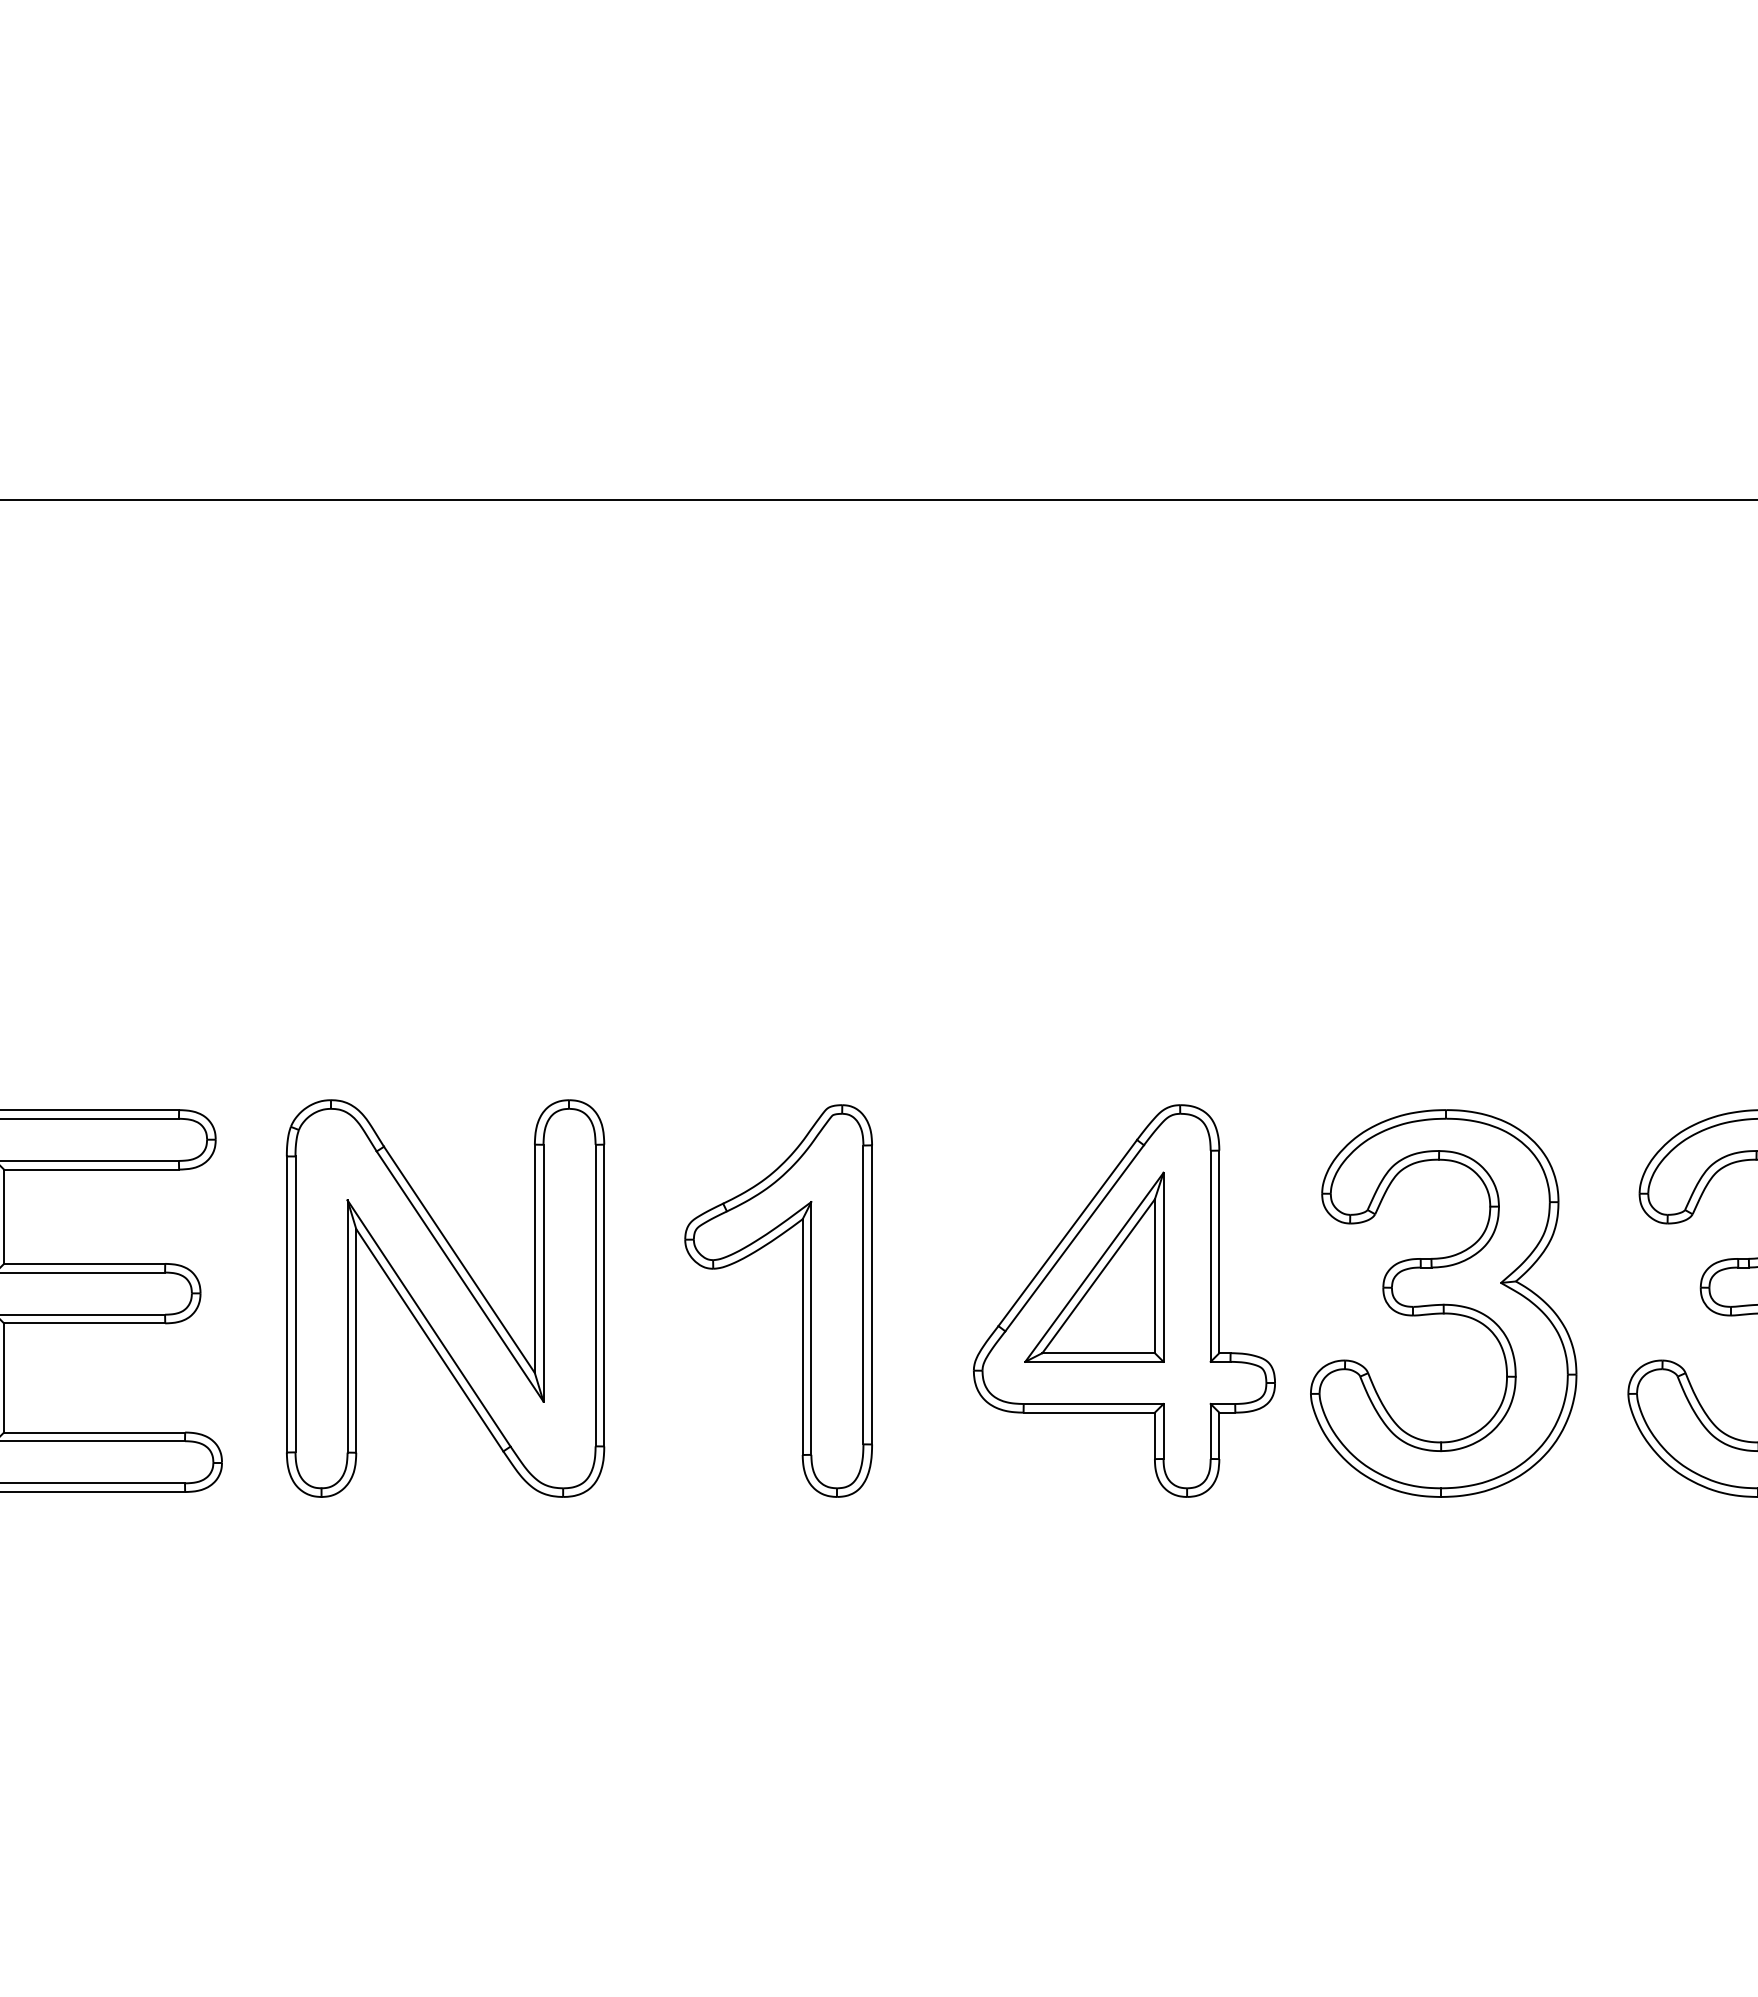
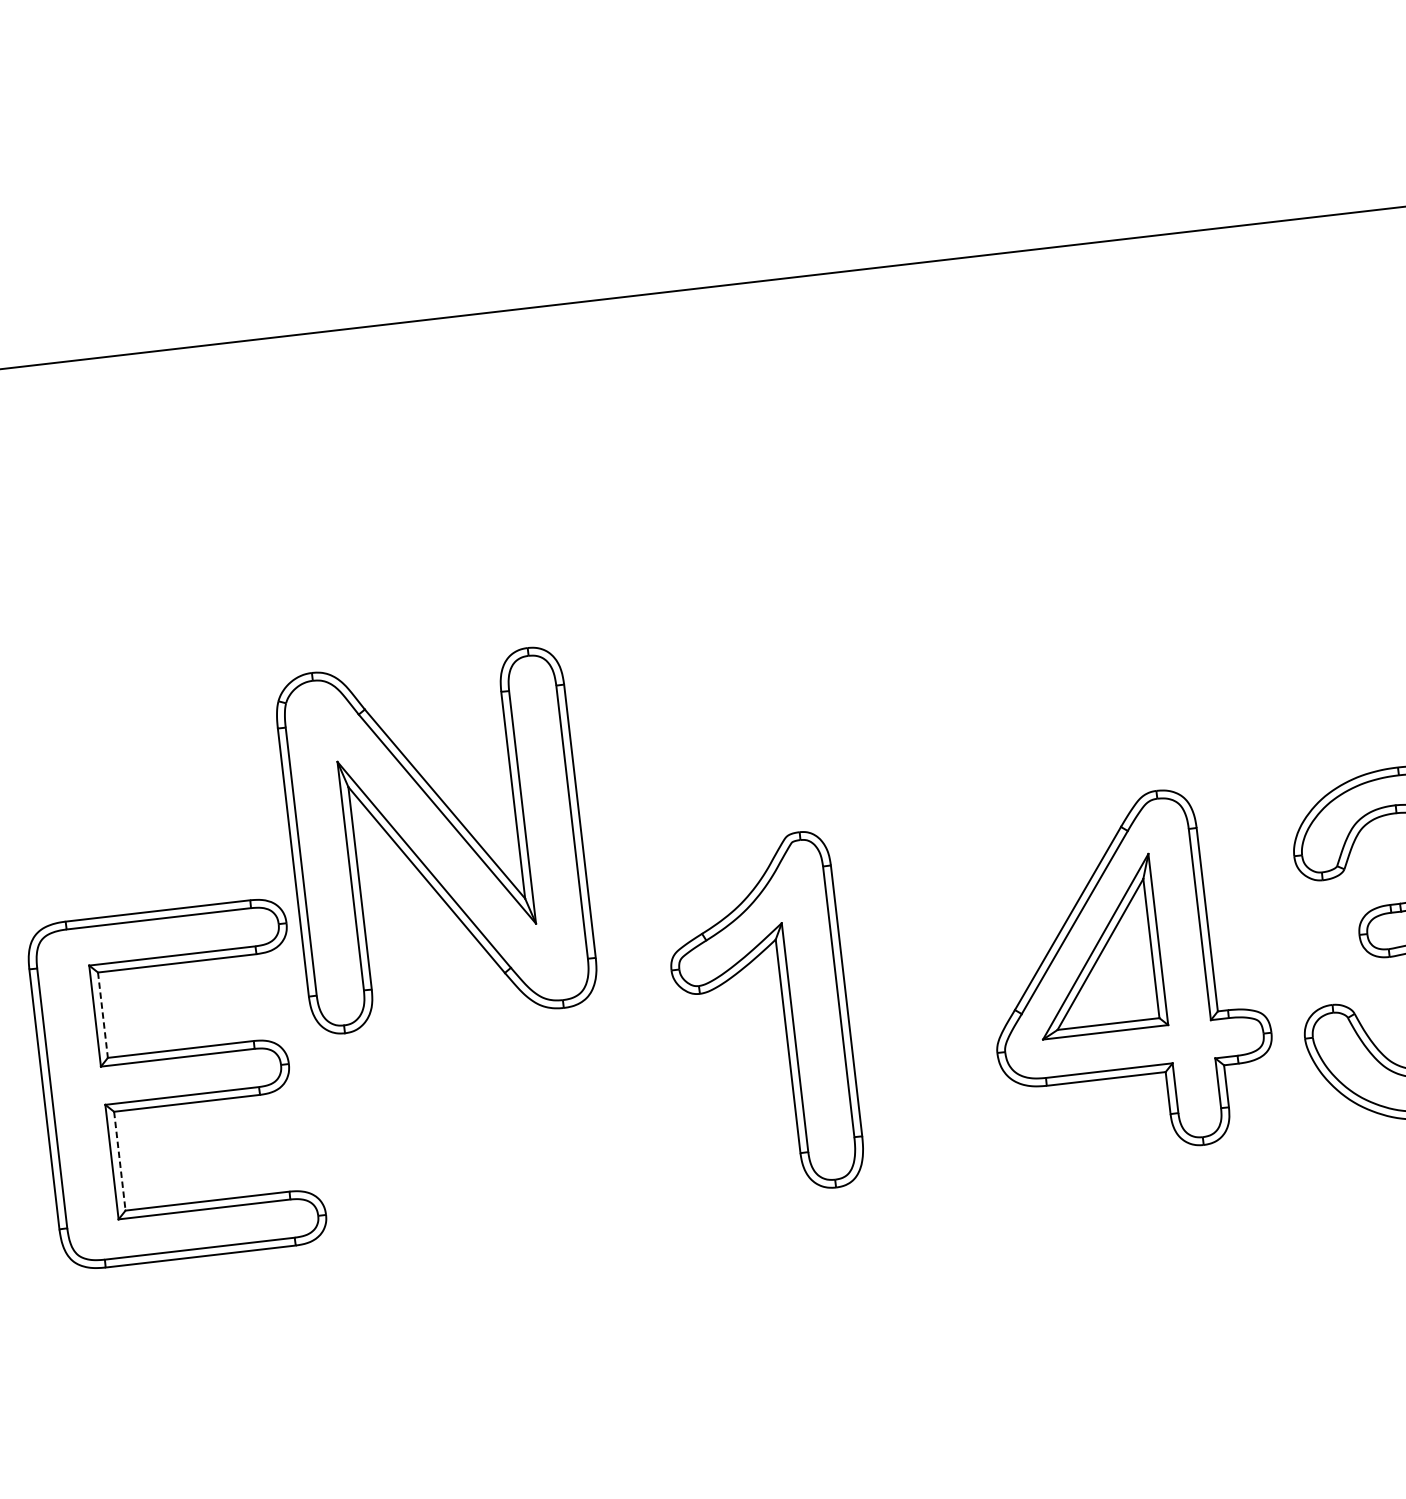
line: (4, 1217) -> (103, 1015), solid -> dashed
part: (445, 1298) -> (436, 840), moved
part: (802, 1300) -> (784, 1013), moved
line: (4, 1377) -> (120, 1160), solid -> dashed

